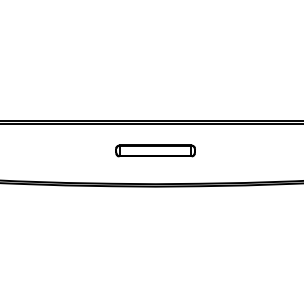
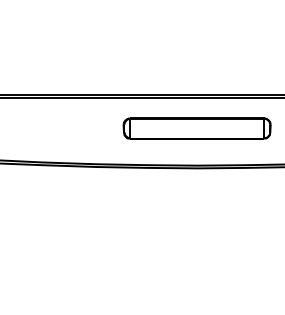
part: (155, 150) -> (197, 128), size x1.67

